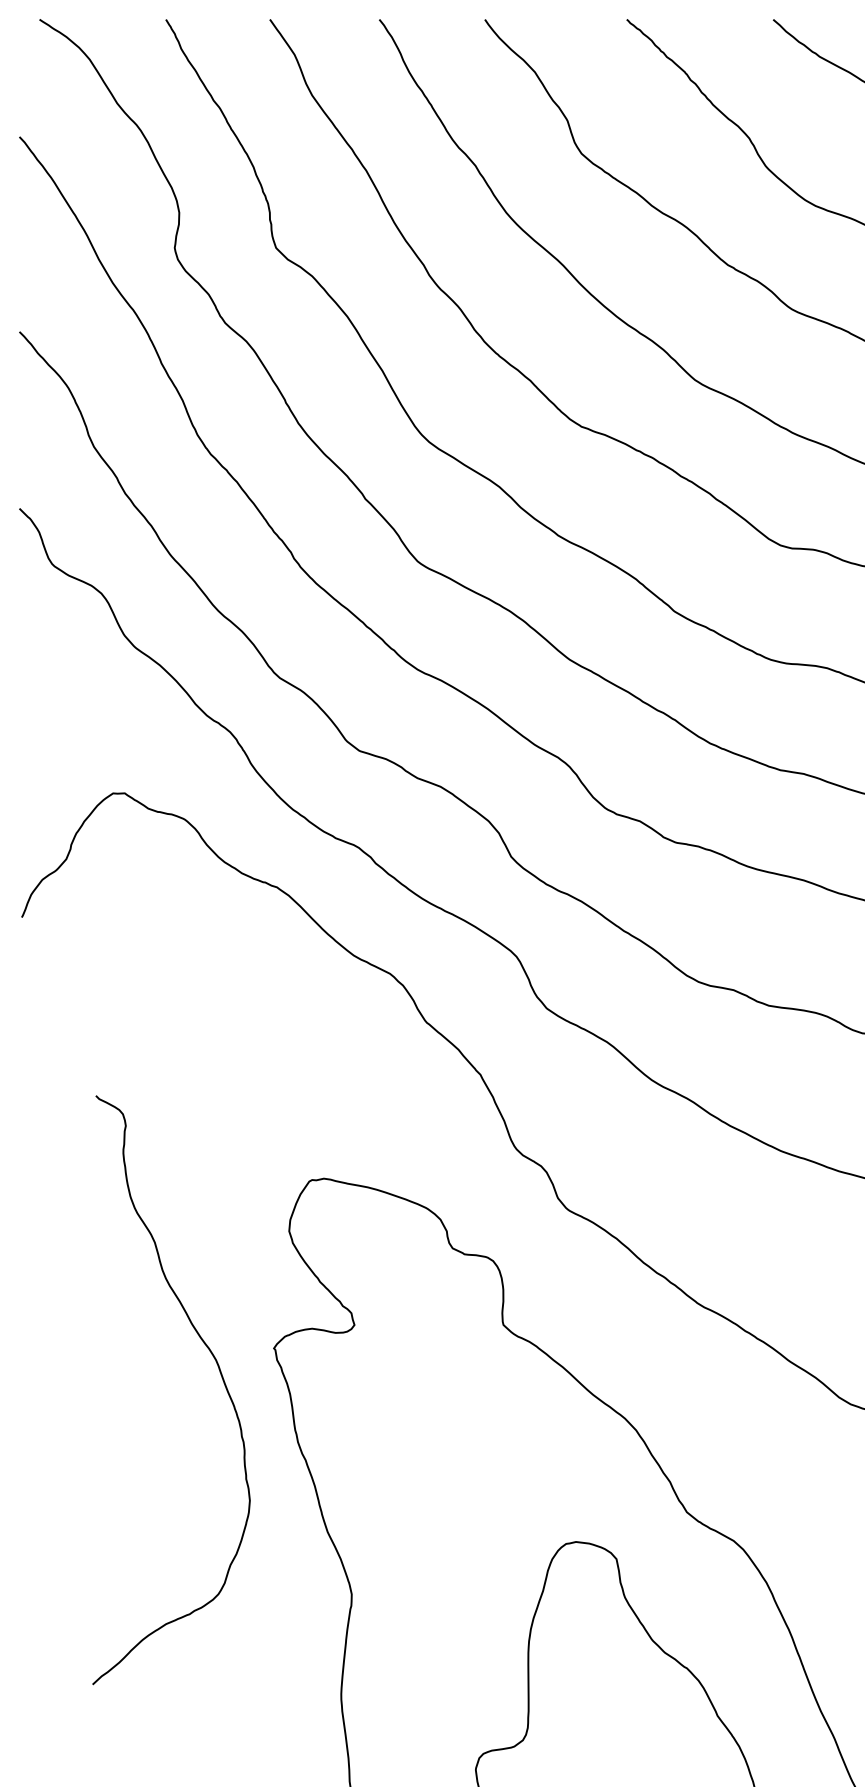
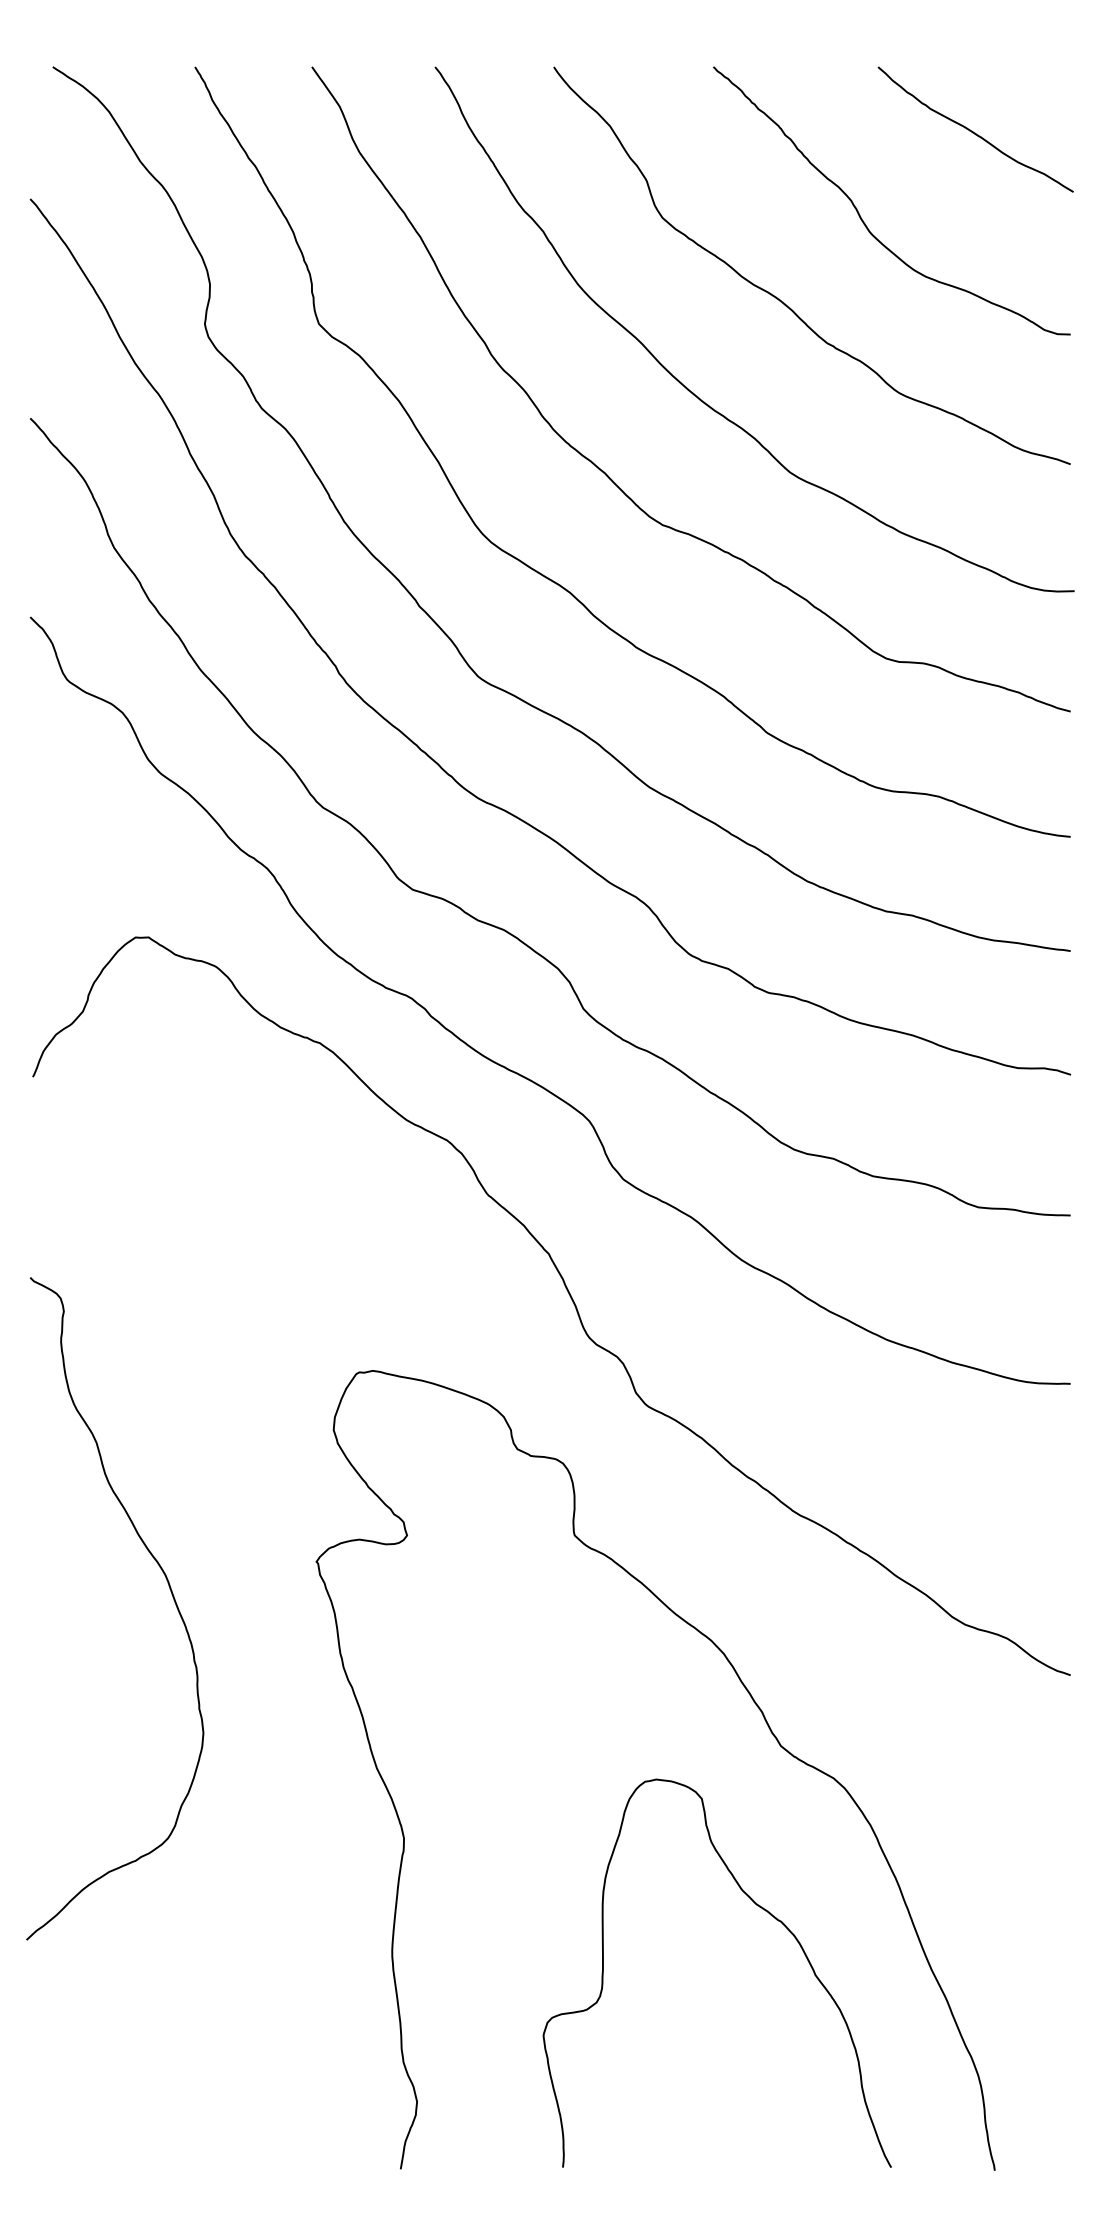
curve: (219, 1373) -> (169, 1589), moved

